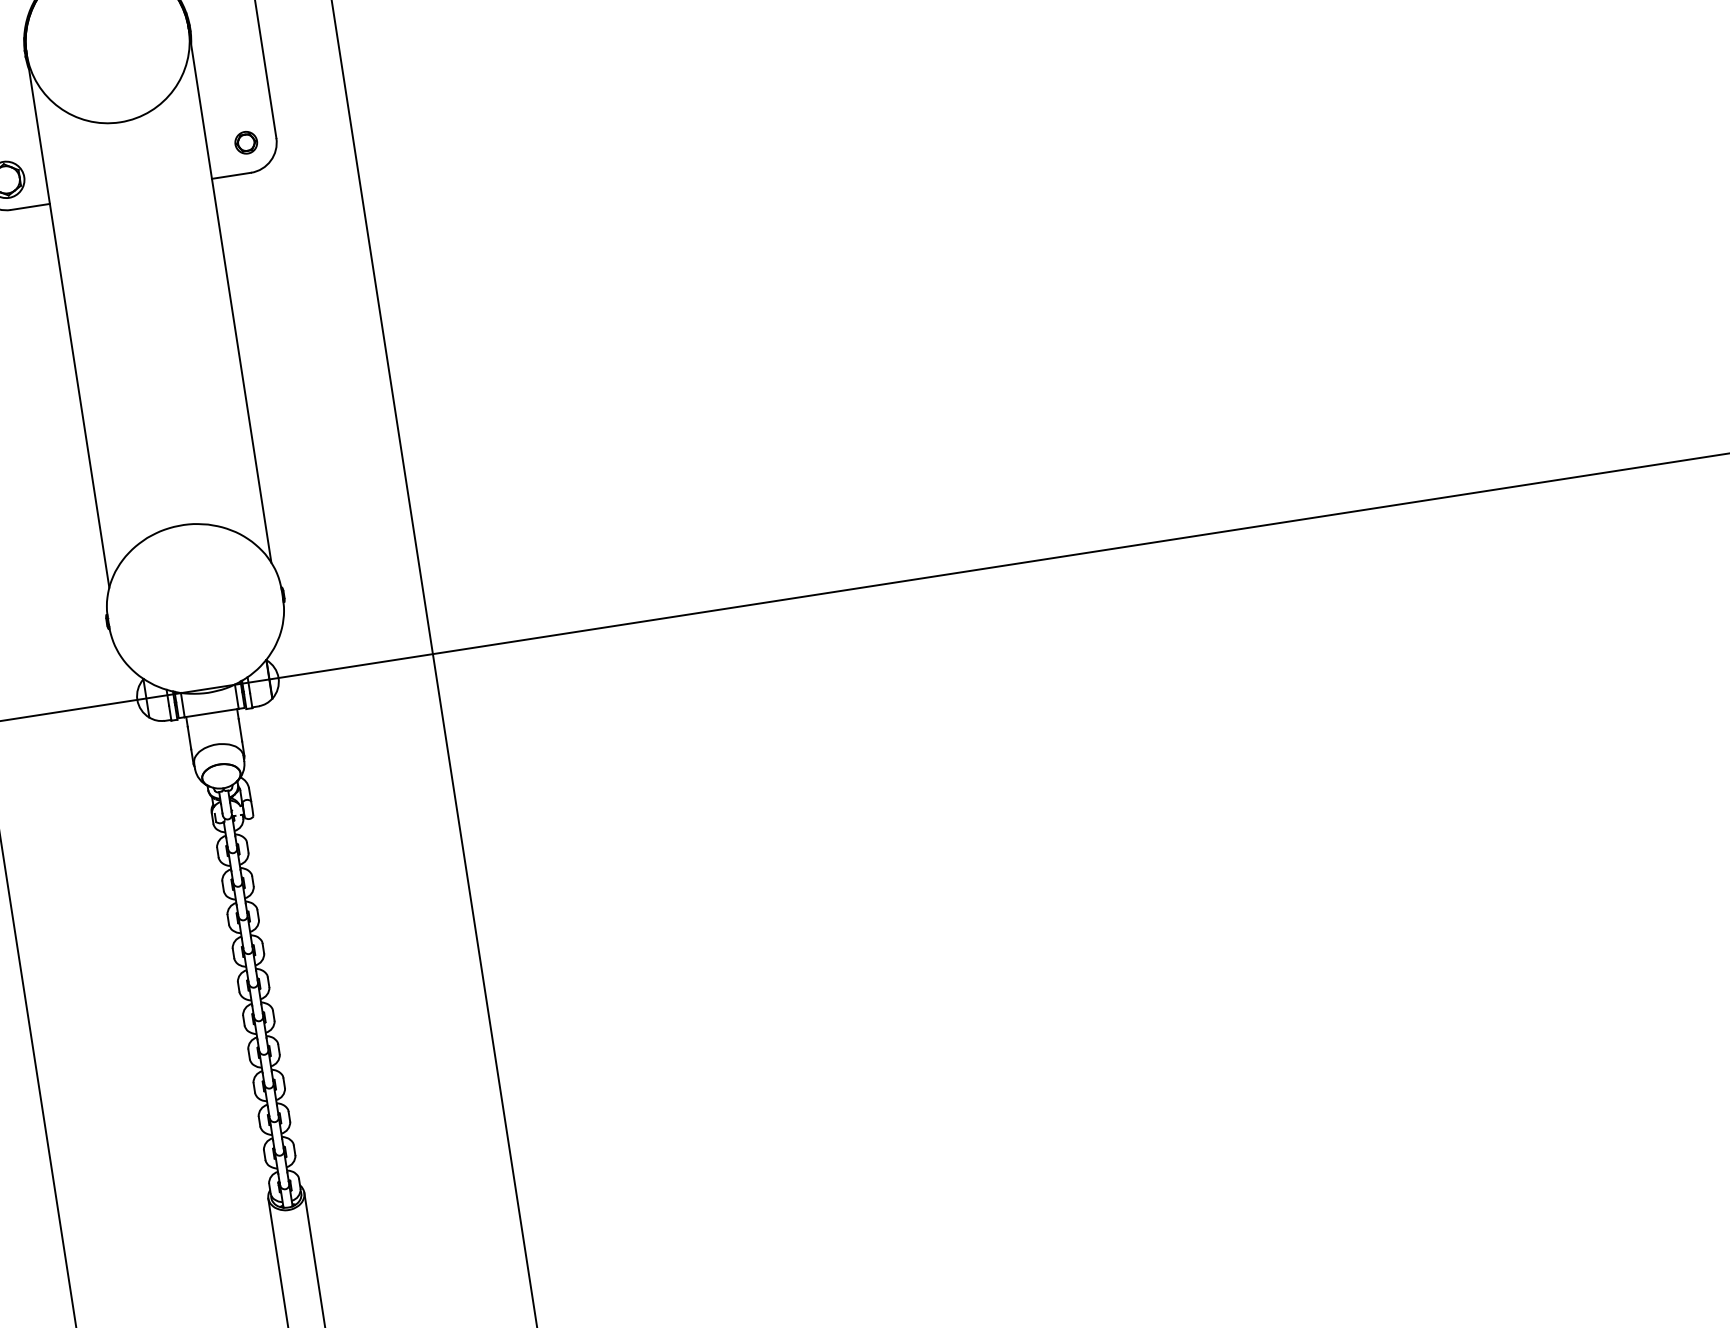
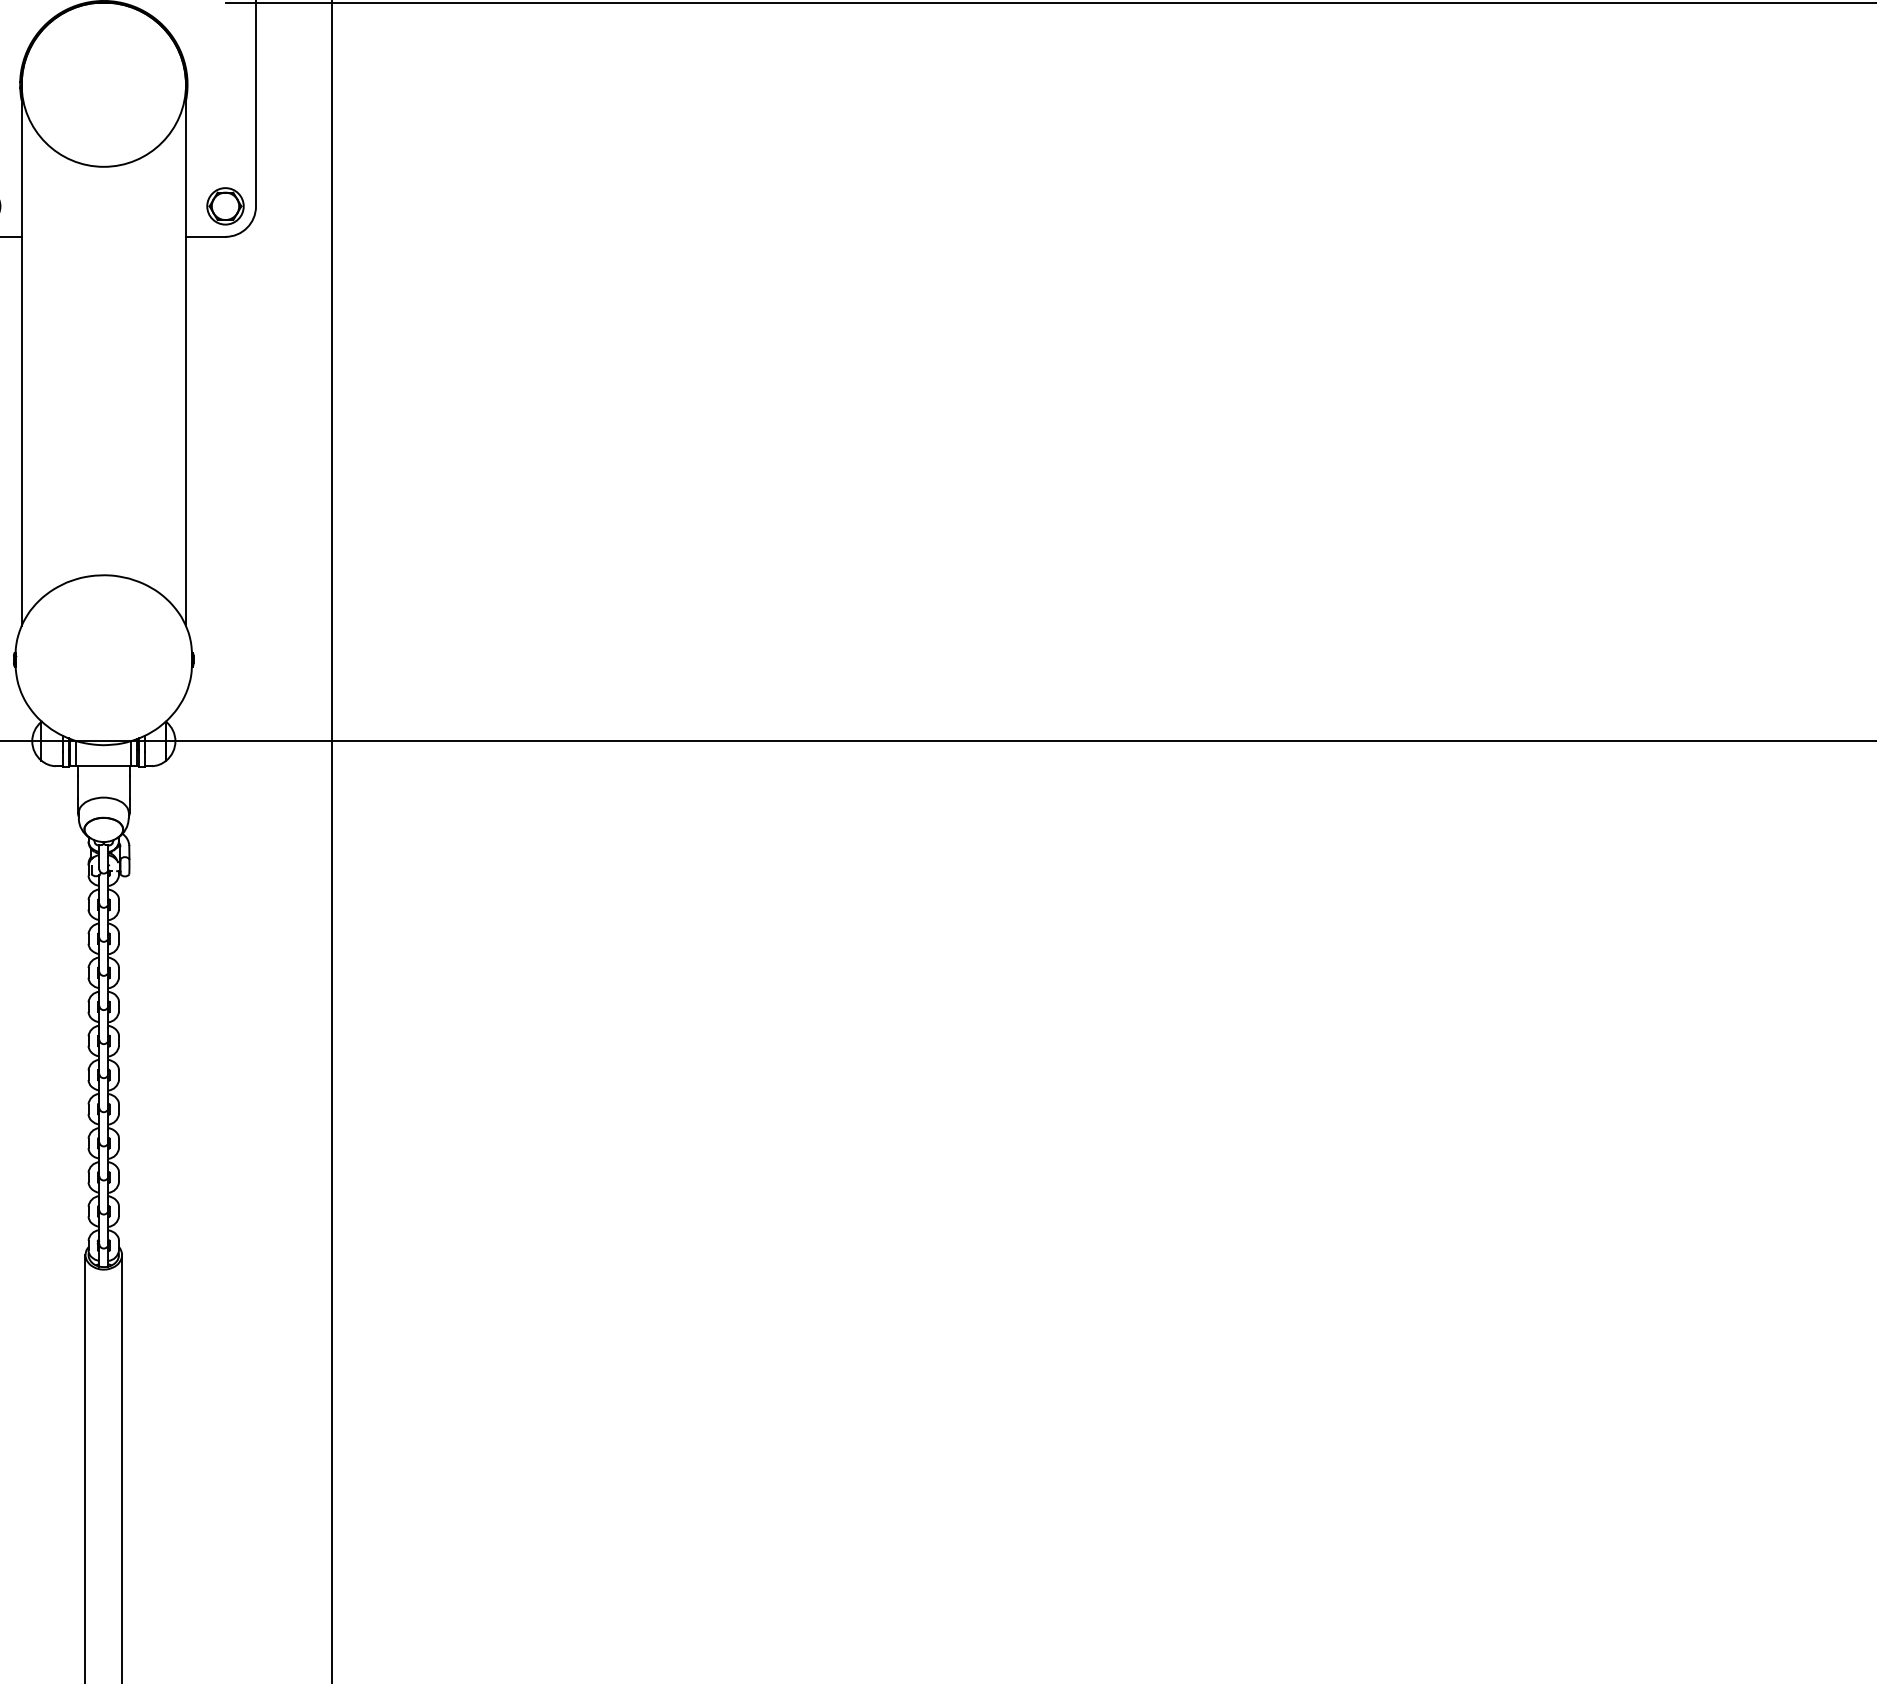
part: (246, 142) -> (225, 206), size x1.67

